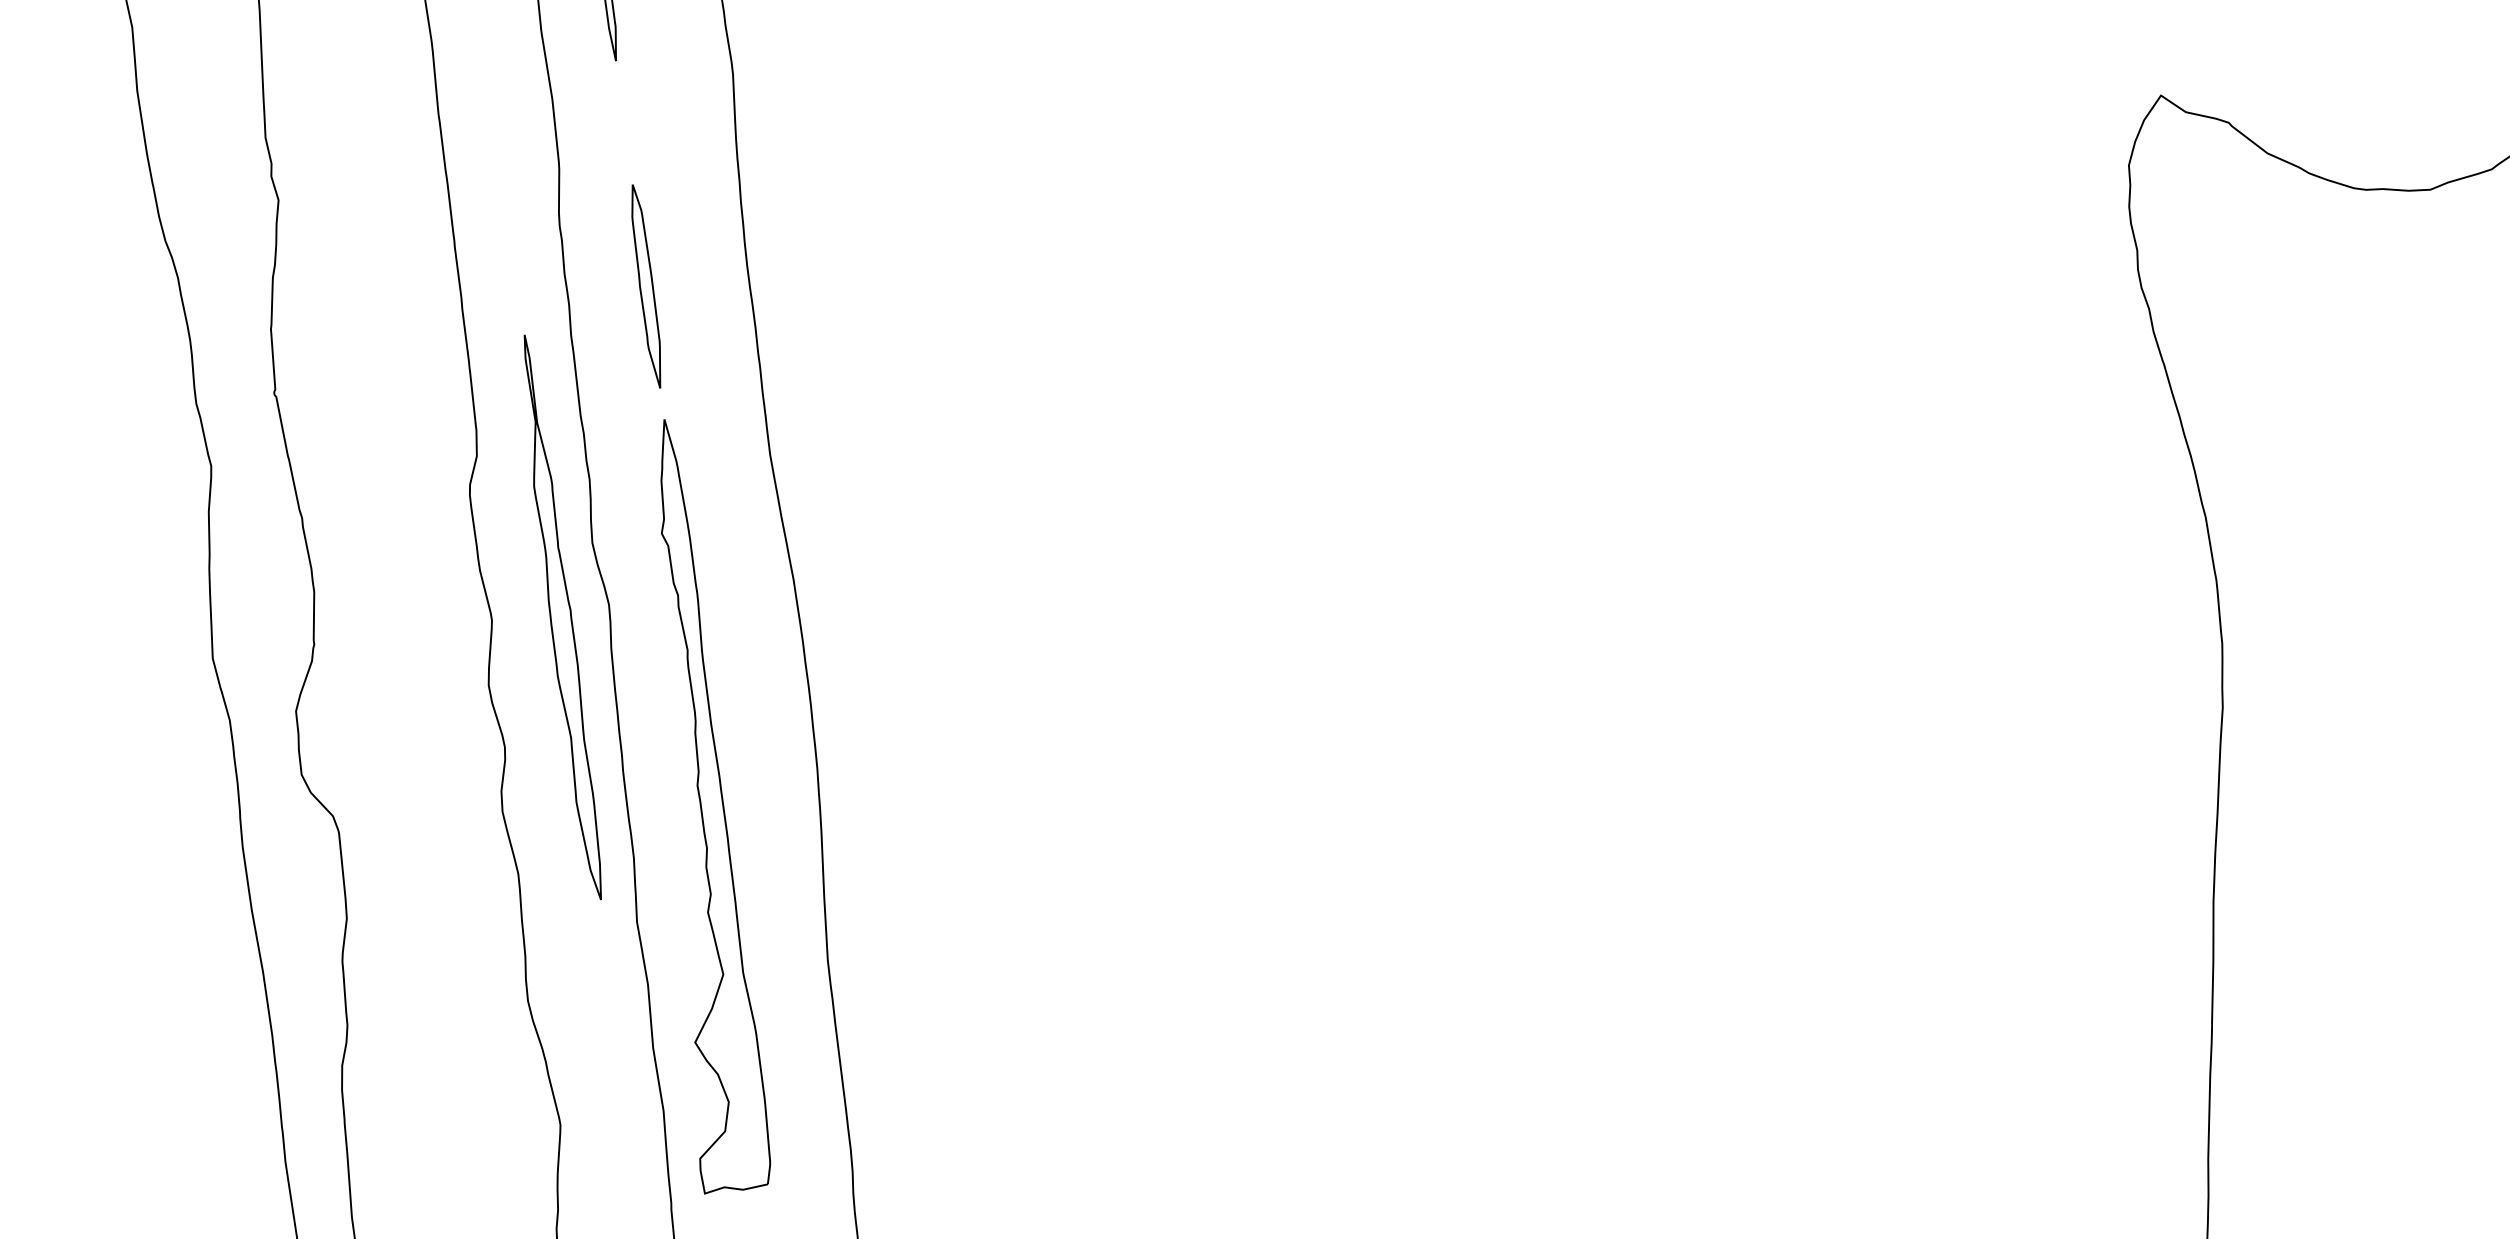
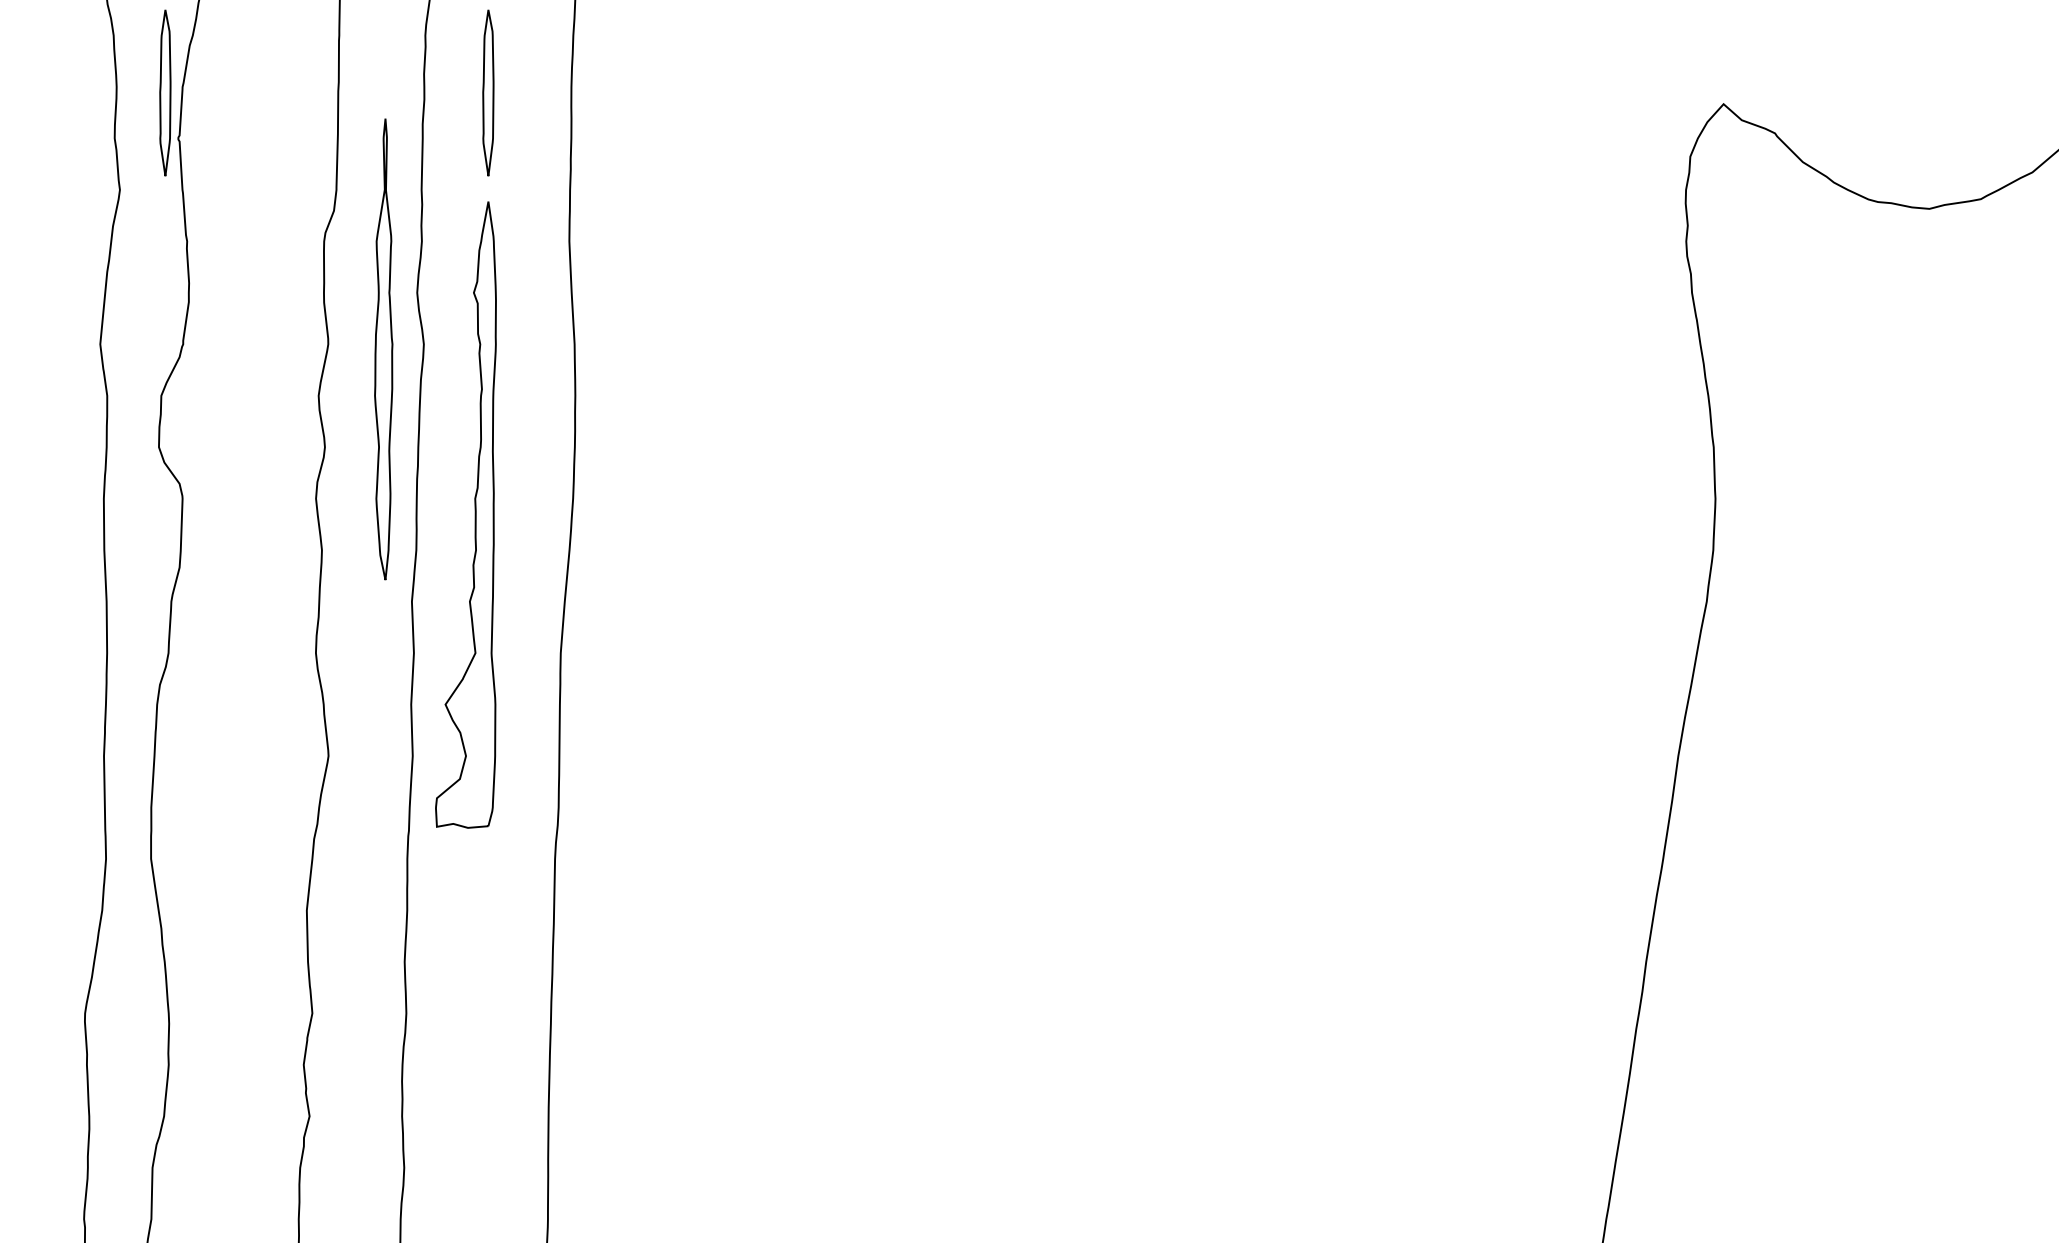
part: (250, 339) -> (165, 92), added

